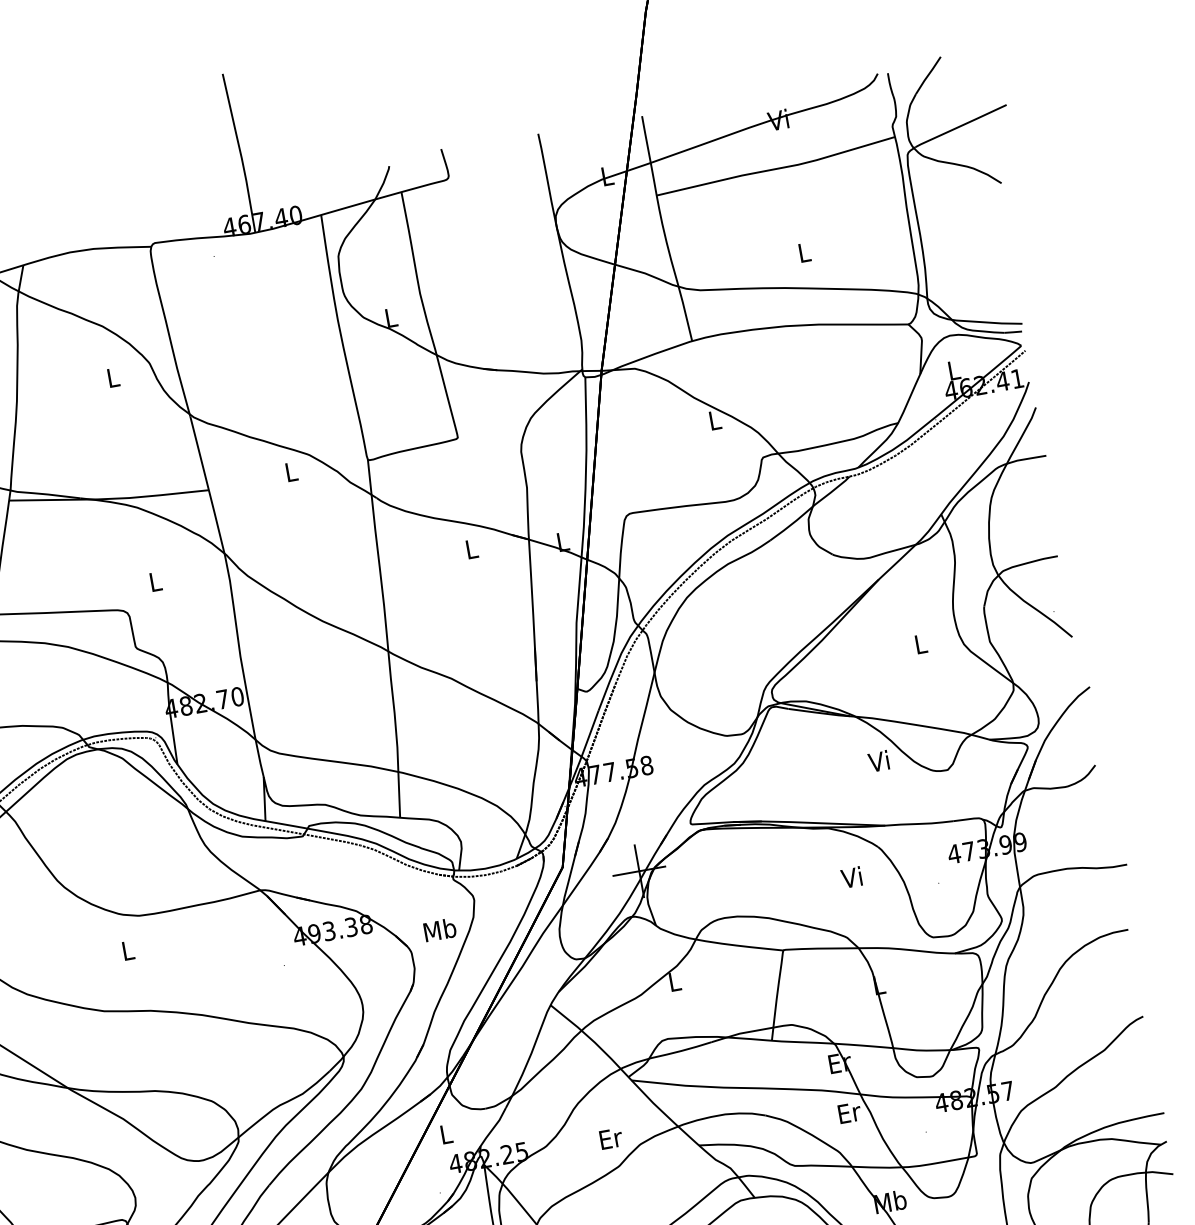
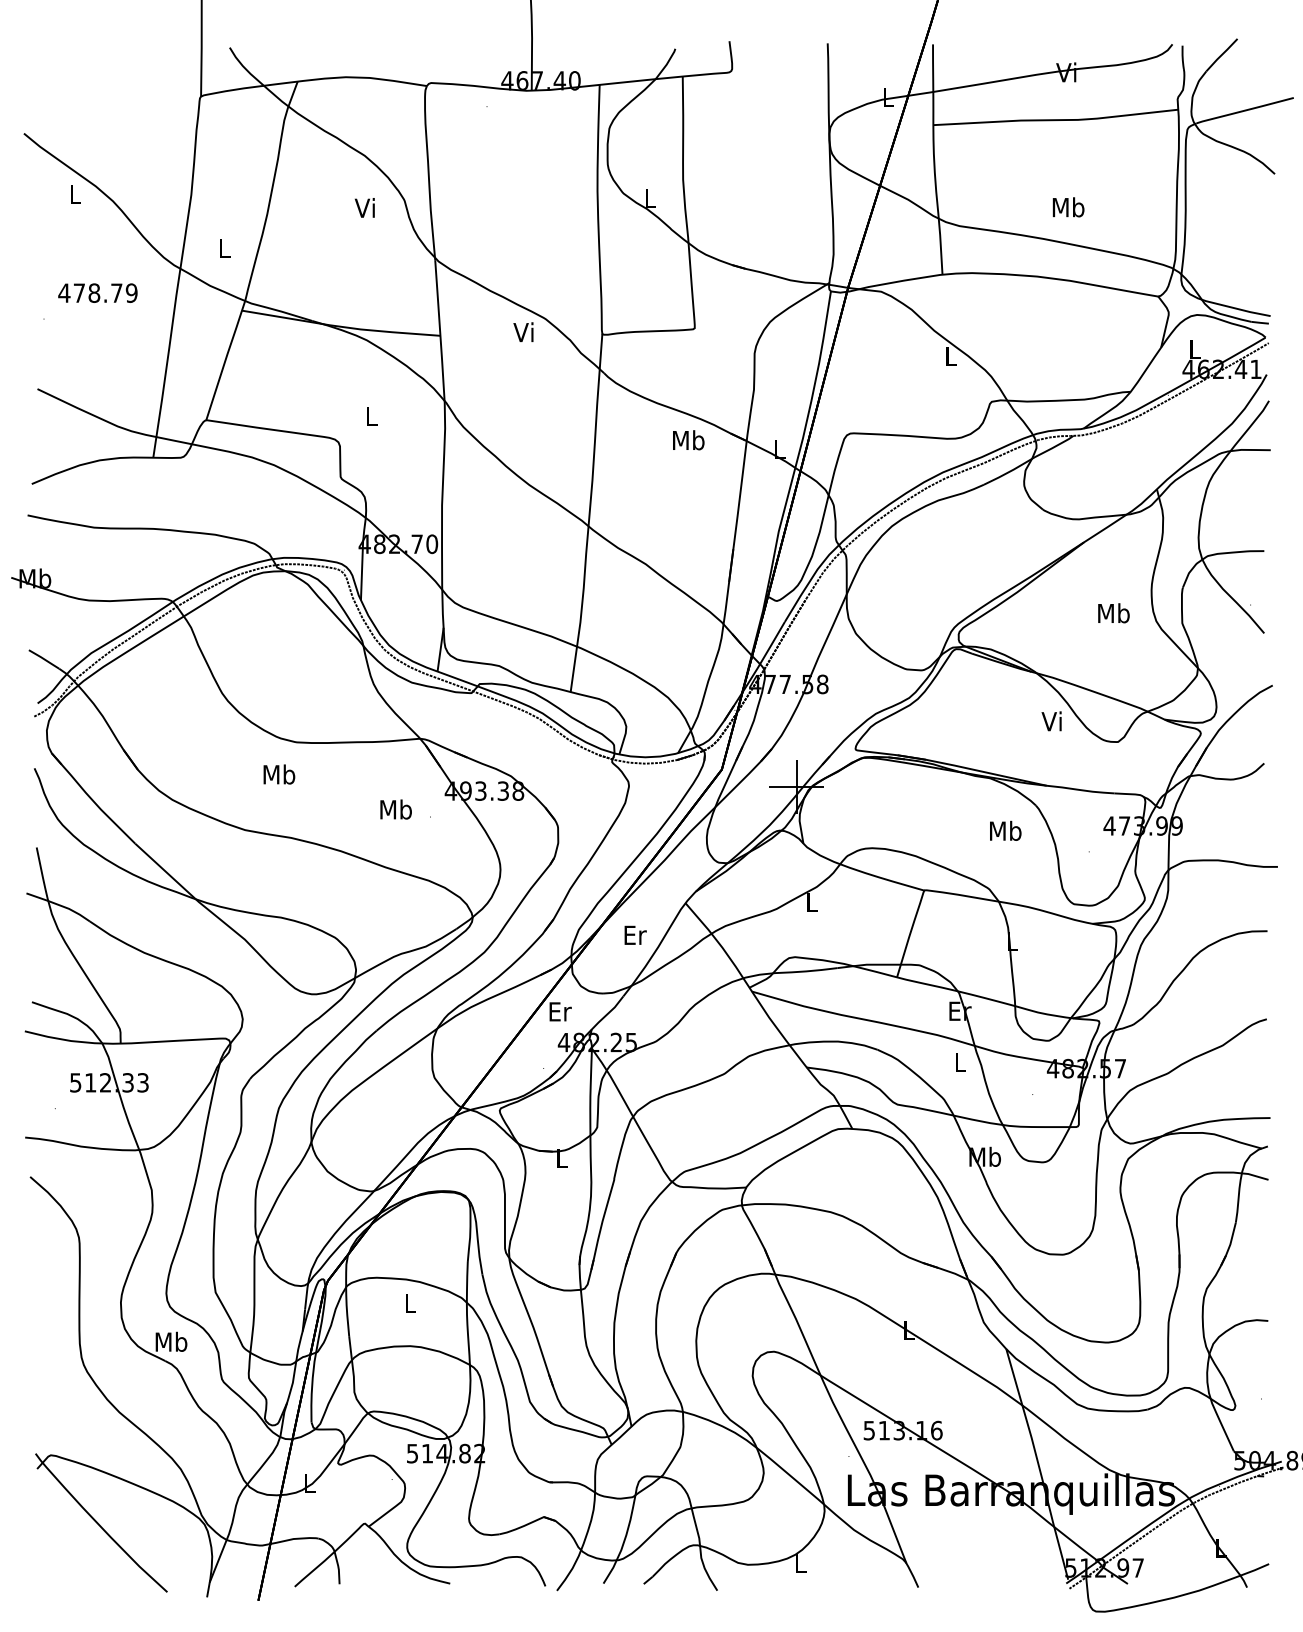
text: (804, 252) -> (1068, 207), L -> Mb
text: (111, 377) -> (364, 207), L -> Vi
text: (290, 472) -> (523, 332), L -> Vi
text: (471, 549) -> (688, 440), L -> Mb
text: (920, 644) -> (1113, 613), L -> Mb
text: (852, 877) -> (1005, 830), Vi -> Mb
text: (439, 930) -> (395, 809), moved
text: (128, 950) -> (279, 774), L -> Mb
text: (850, 1112) -> (961, 1061), Er -> L
text: (446, 1133) -> (560, 1011), L -> Er
text: (610, 1137) -> (635, 934), moved

